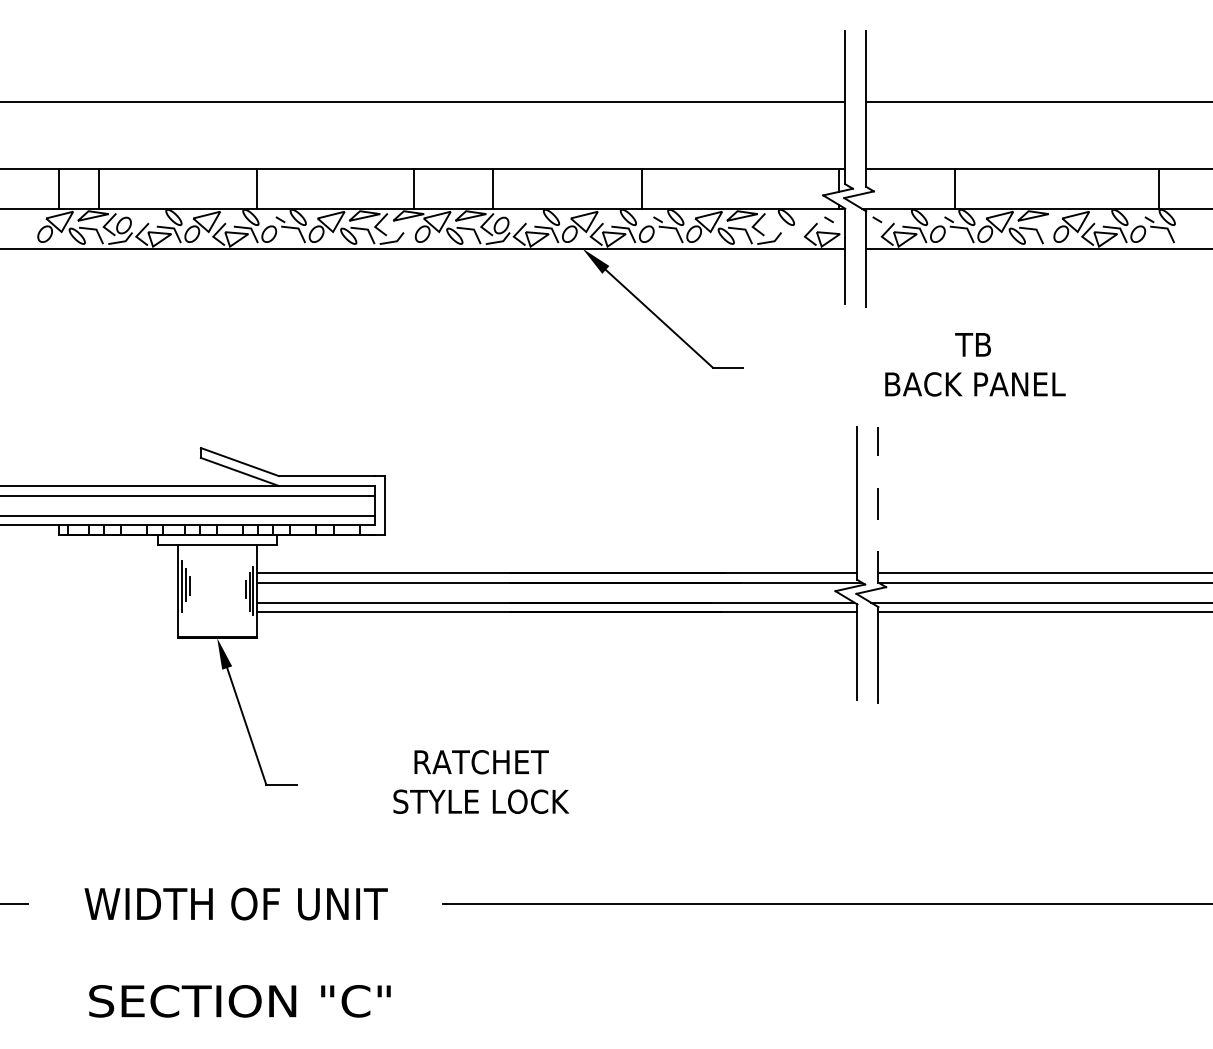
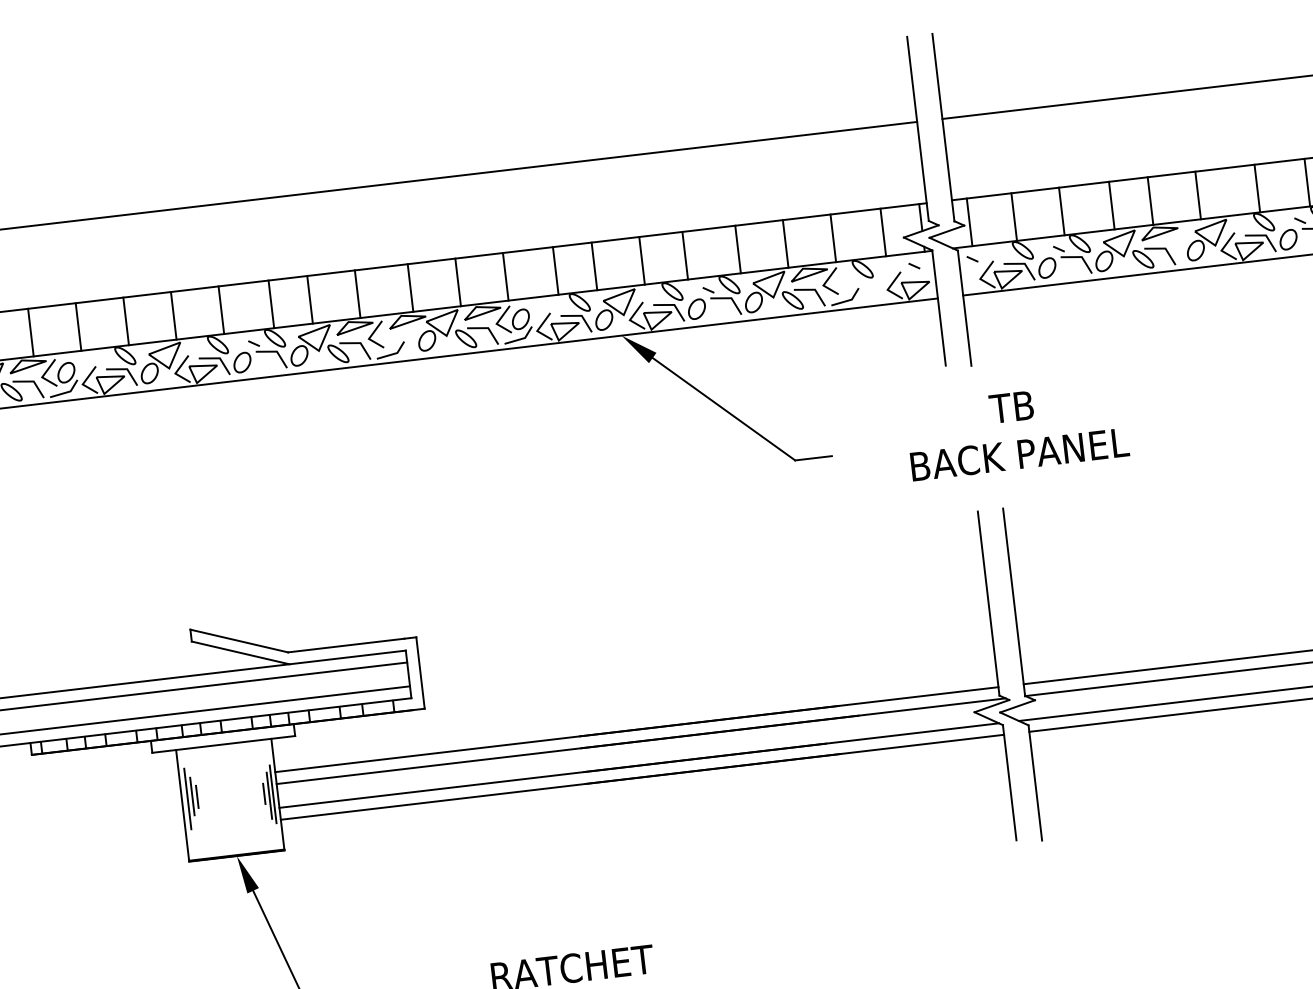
line: (138, 189) -> (78, 327), added
line: (177, 189) -> (125, 321), added
line: (217, 189) -> (173, 316), added
line: (298, 189) -> (271, 304), added
line: (330, 189) -> (309, 300), added
line: (370, 189) -> (358, 294), added
line: (453, 189) -> (457, 282), added
line: (534, 189) -> (555, 271), added
line: (566, 189) -> (593, 266), added
line: (606, 189) -> (642, 261), added
line: (686, 189) -> (738, 249), added
line: (725, 189) -> (785, 244), added
line: (765, 189) -> (833, 238), added
line: (806, 189) -> (882, 232), added
line: (878, 189) -> (969, 222), added
line: (915, 189) -> (1014, 217), added
line: (996, 189) -> (1111, 205), added
line: (1028, 189) -> (1150, 201), added
line: (1068, 189) -> (1198, 195), added
line: (1117, 189) -> (1257, 188), added
text: (975, 364) -> (1017, 430), moved
line: (878, 504) -> (1014, 601), dashed -> solid

